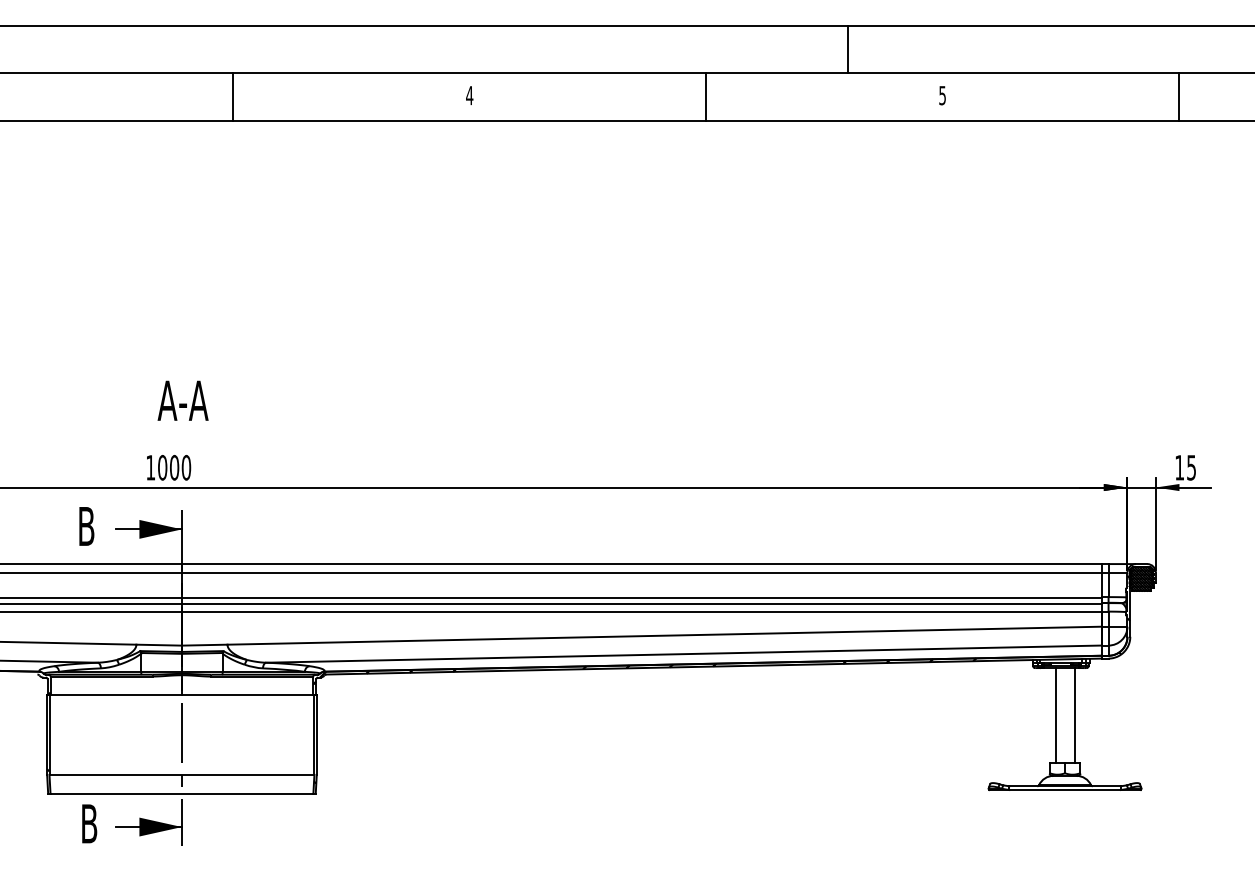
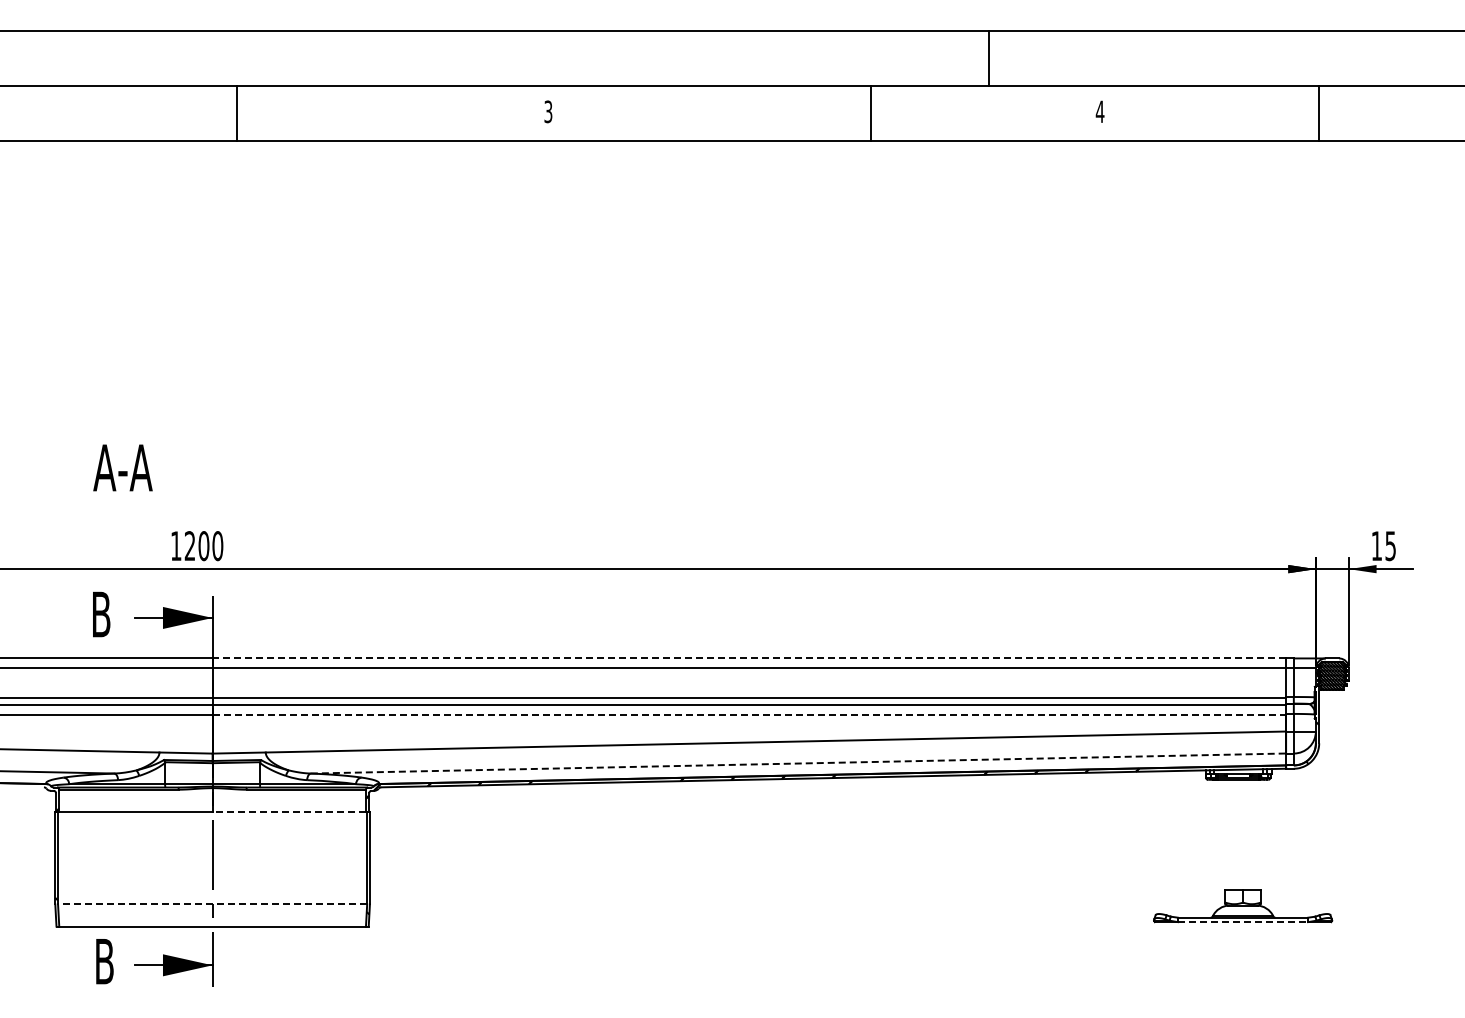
text: (469, 95) -> (548, 111), 4 -> 3
text: (942, 95) -> (1099, 111), 5 -> 4
line: (233, 96) -> (237, 112), moved
line: (705, 96) -> (870, 112), moved
line: (1178, 96) -> (1318, 112), moved
text: (182, 400) -> (122, 467), moved
text: (162, 468) -> (189, 546), 1000 -> 1200
line: (642, 564) -> (749, 658), solid -> dashed
line: (642, 612) -> (749, 714), solid -> dashed
line: (684, 654) -> (798, 763), solid -> dashed
line: (247, 695) -> (289, 811), solid -> dashed
line: (1056, 714) -> (1232, 834), removed
line: (1074, 714) -> (1254, 834), removed
line: (181, 774) -> (212, 904), solid -> dashed
line: (1065, 790) -> (1243, 922), solid -> dashed

